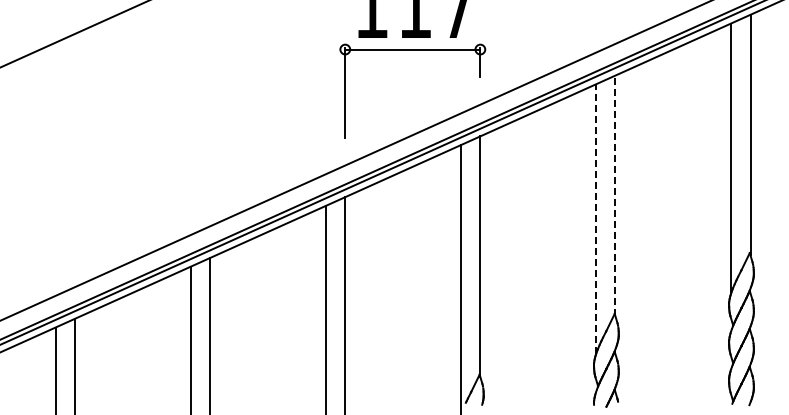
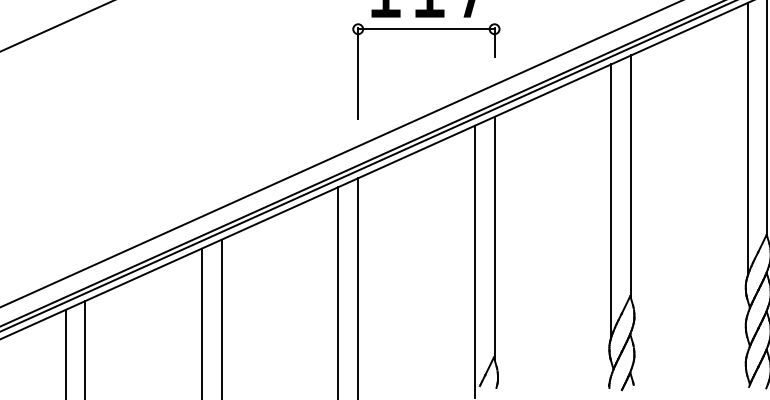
line: (615, 195) -> (631, 176), dashed -> solid
line: (595, 219) -> (610, 200), dashed -> solid

